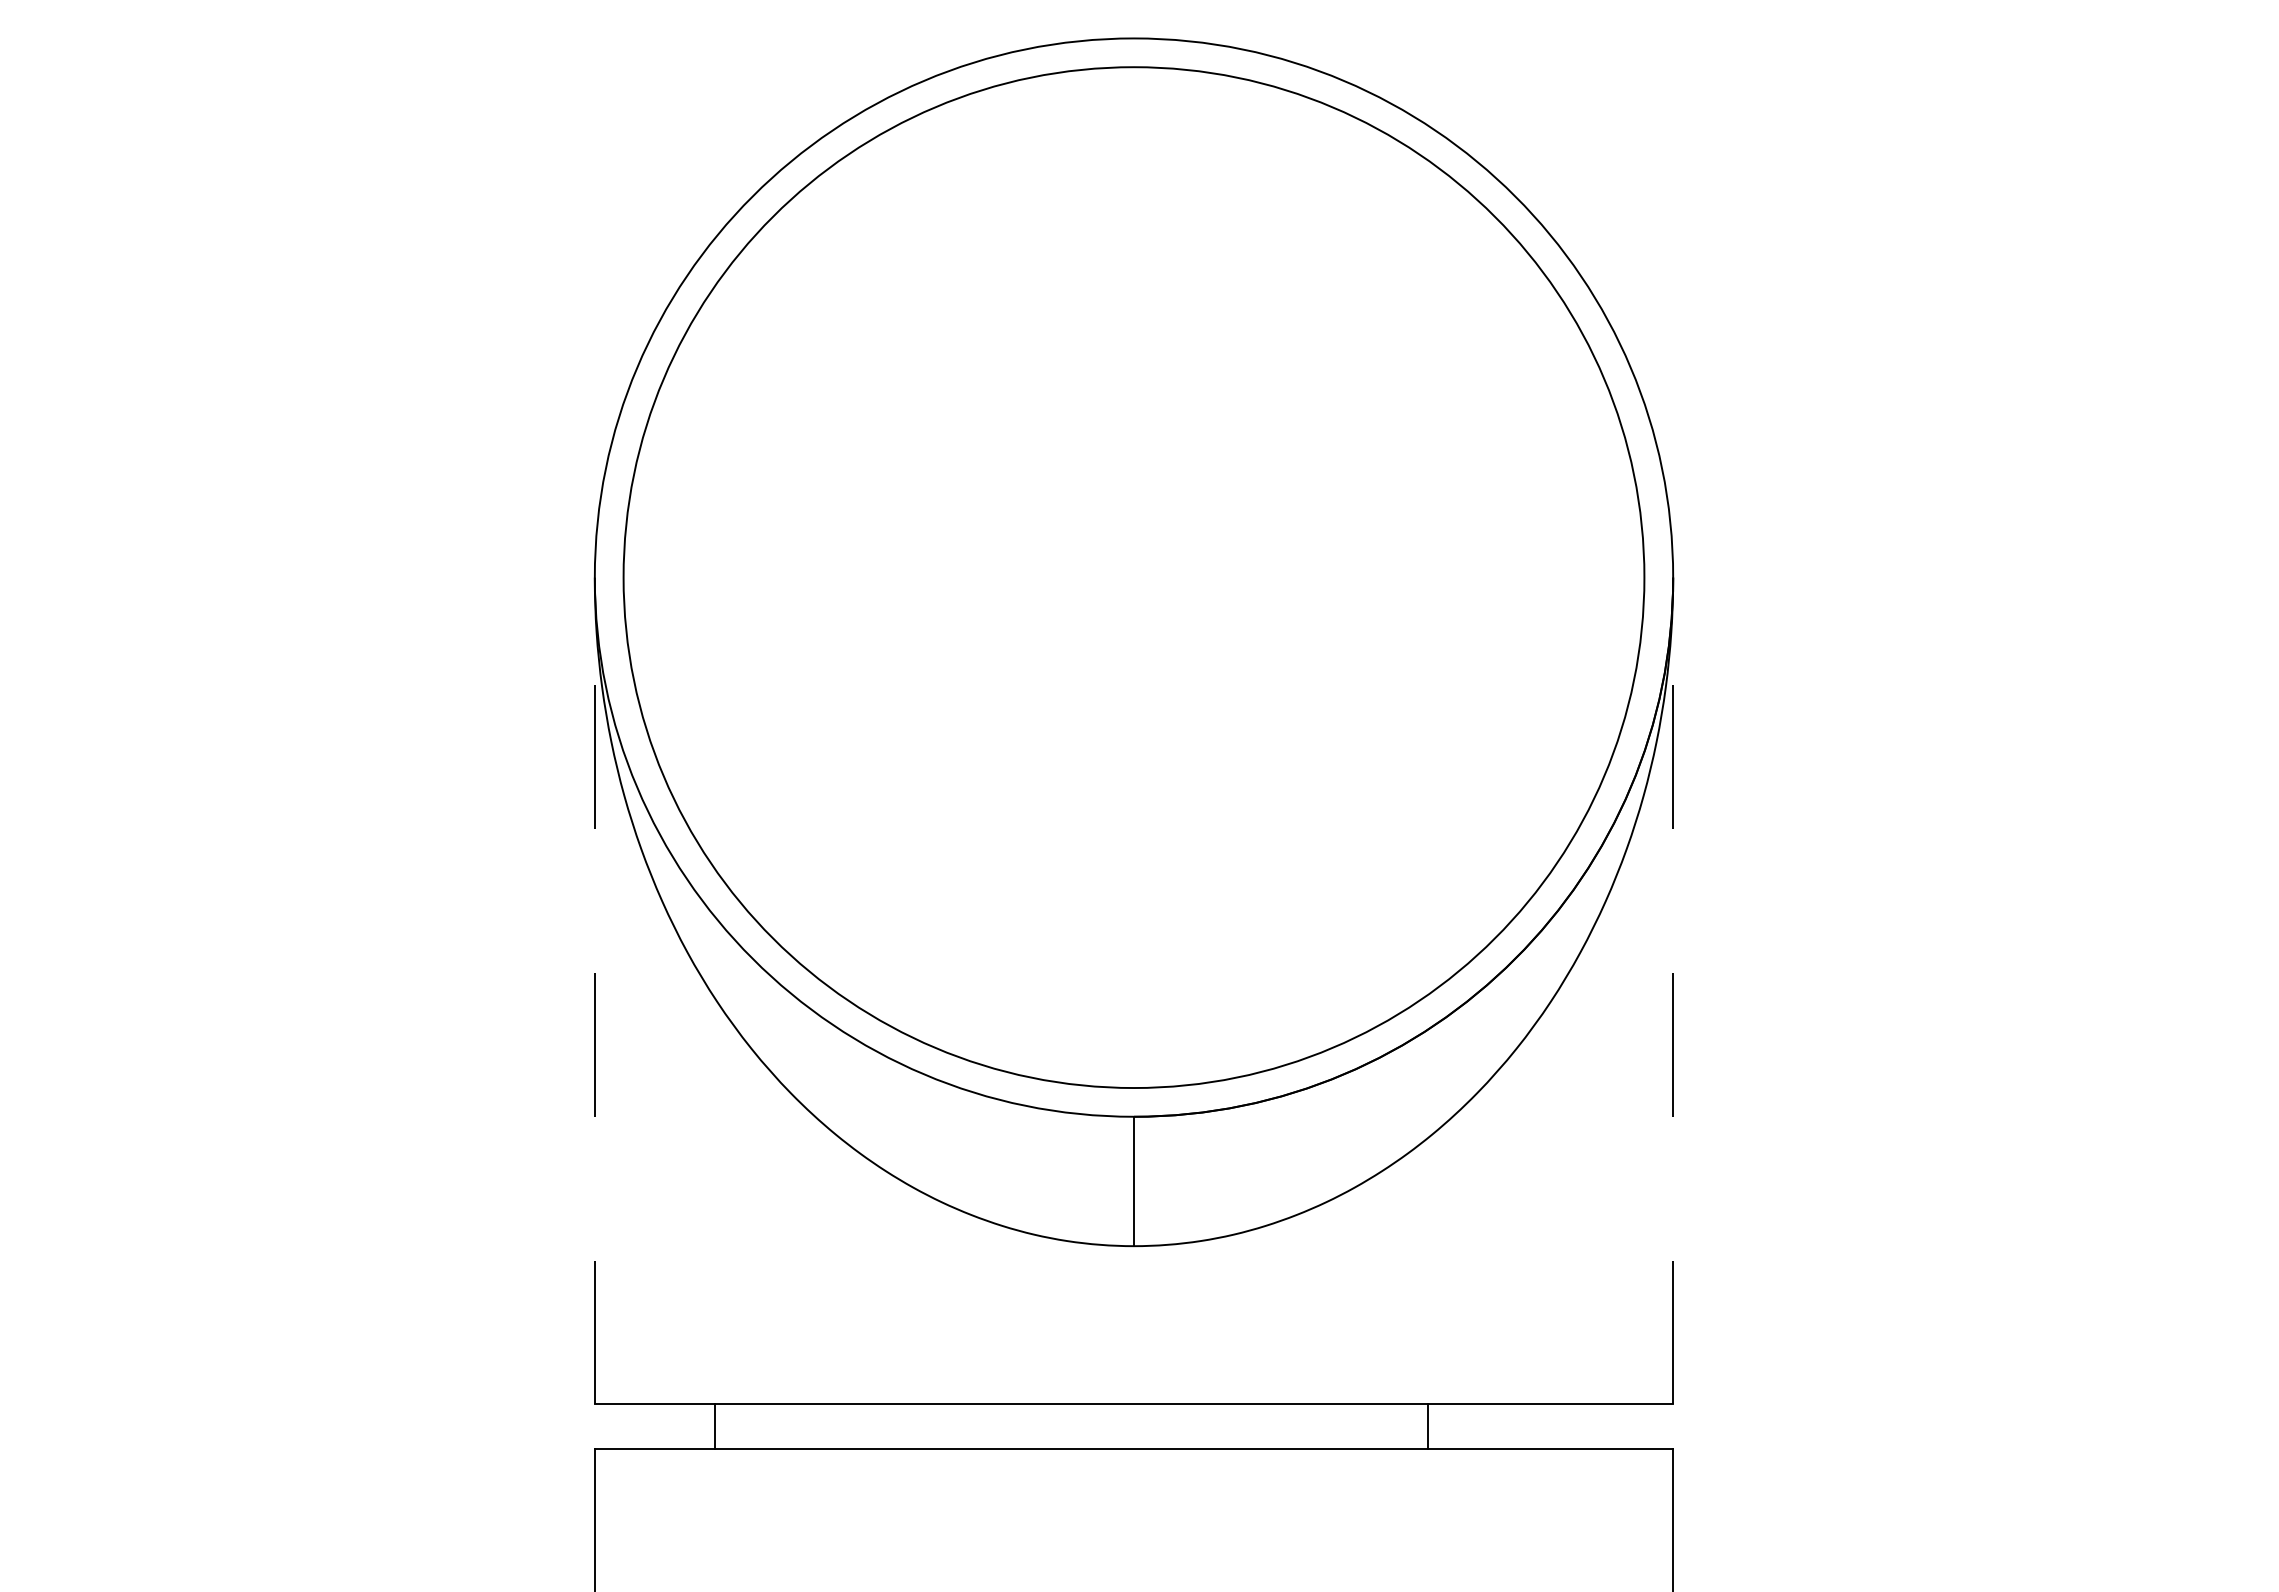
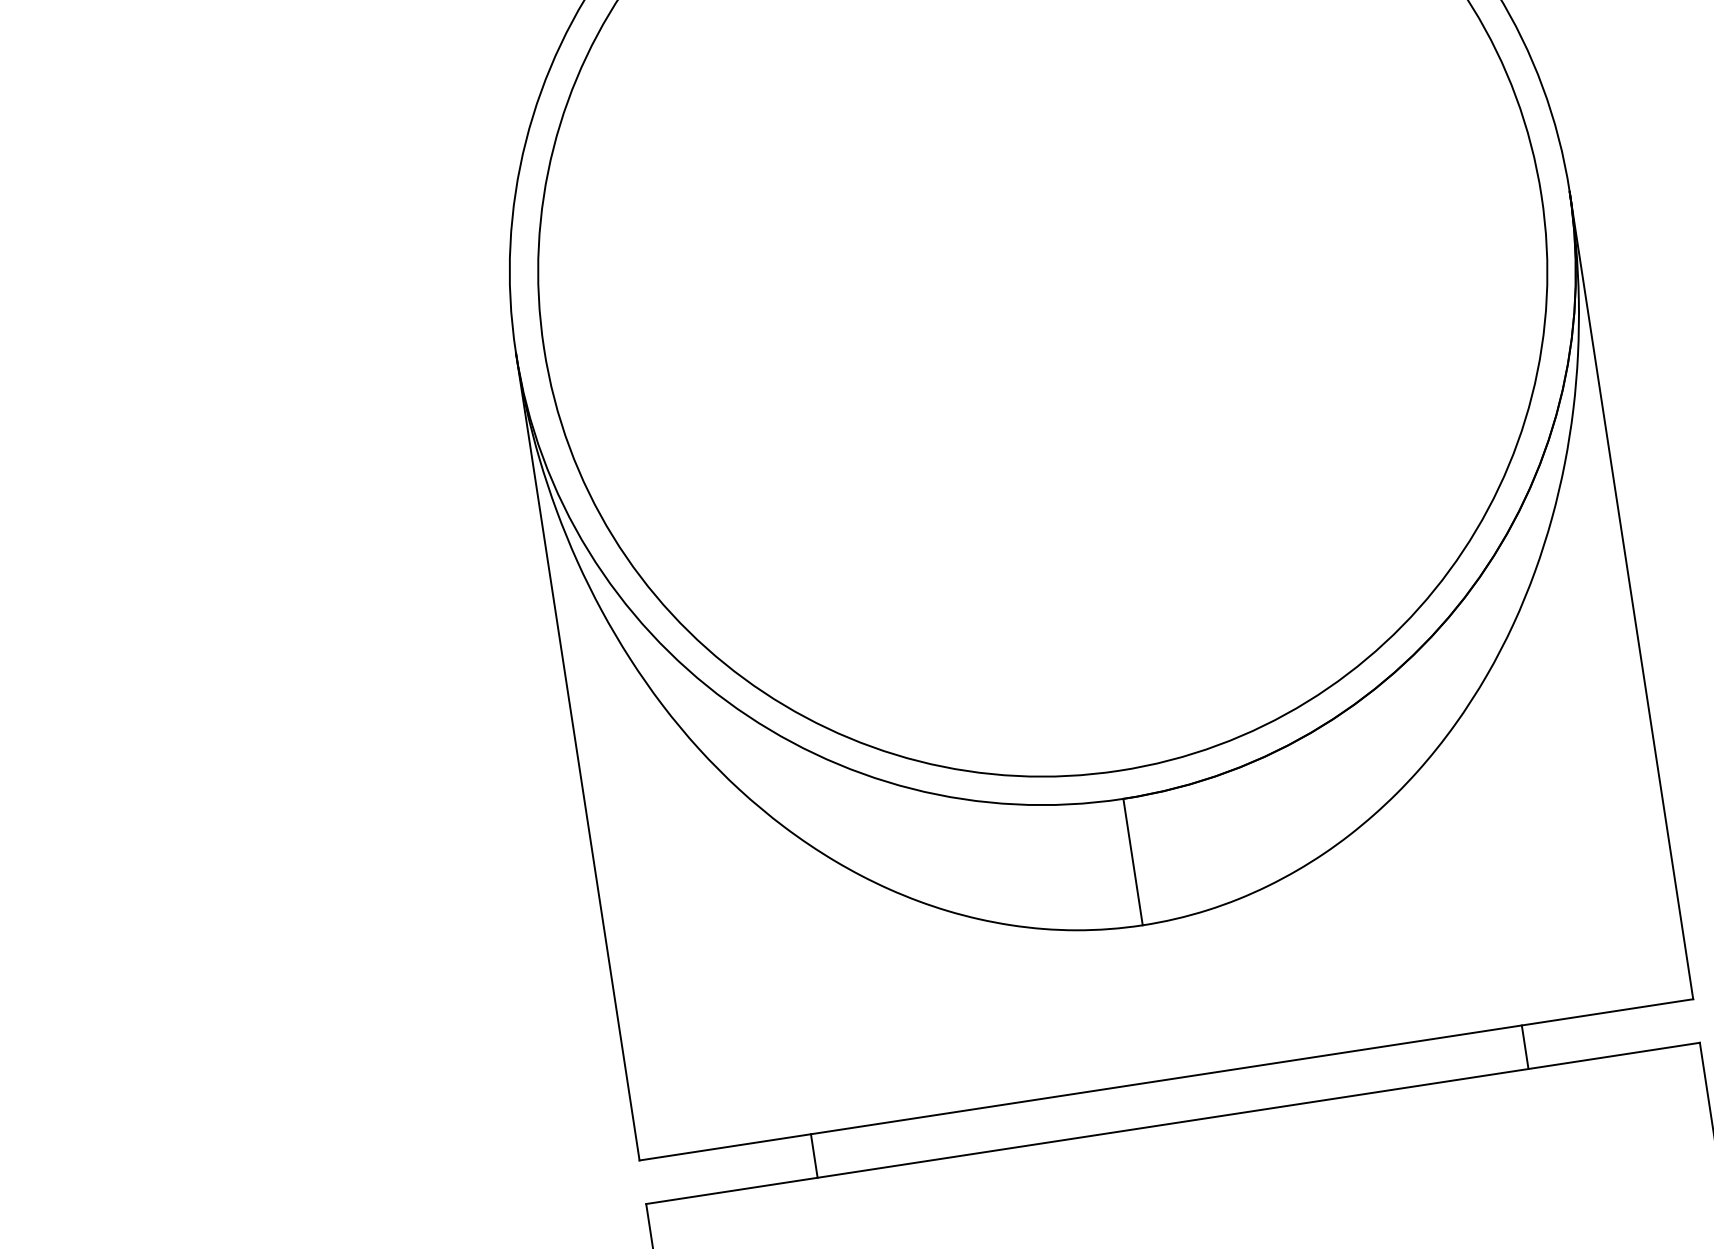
line: (594, 990) -> (577, 756), dashed -> solid
line: (1673, 990) -> (1631, 594), dashed -> solid
line: (715, 1426) -> (814, 1155), moved
line: (1427, 1426) -> (1524, 1047), moved

